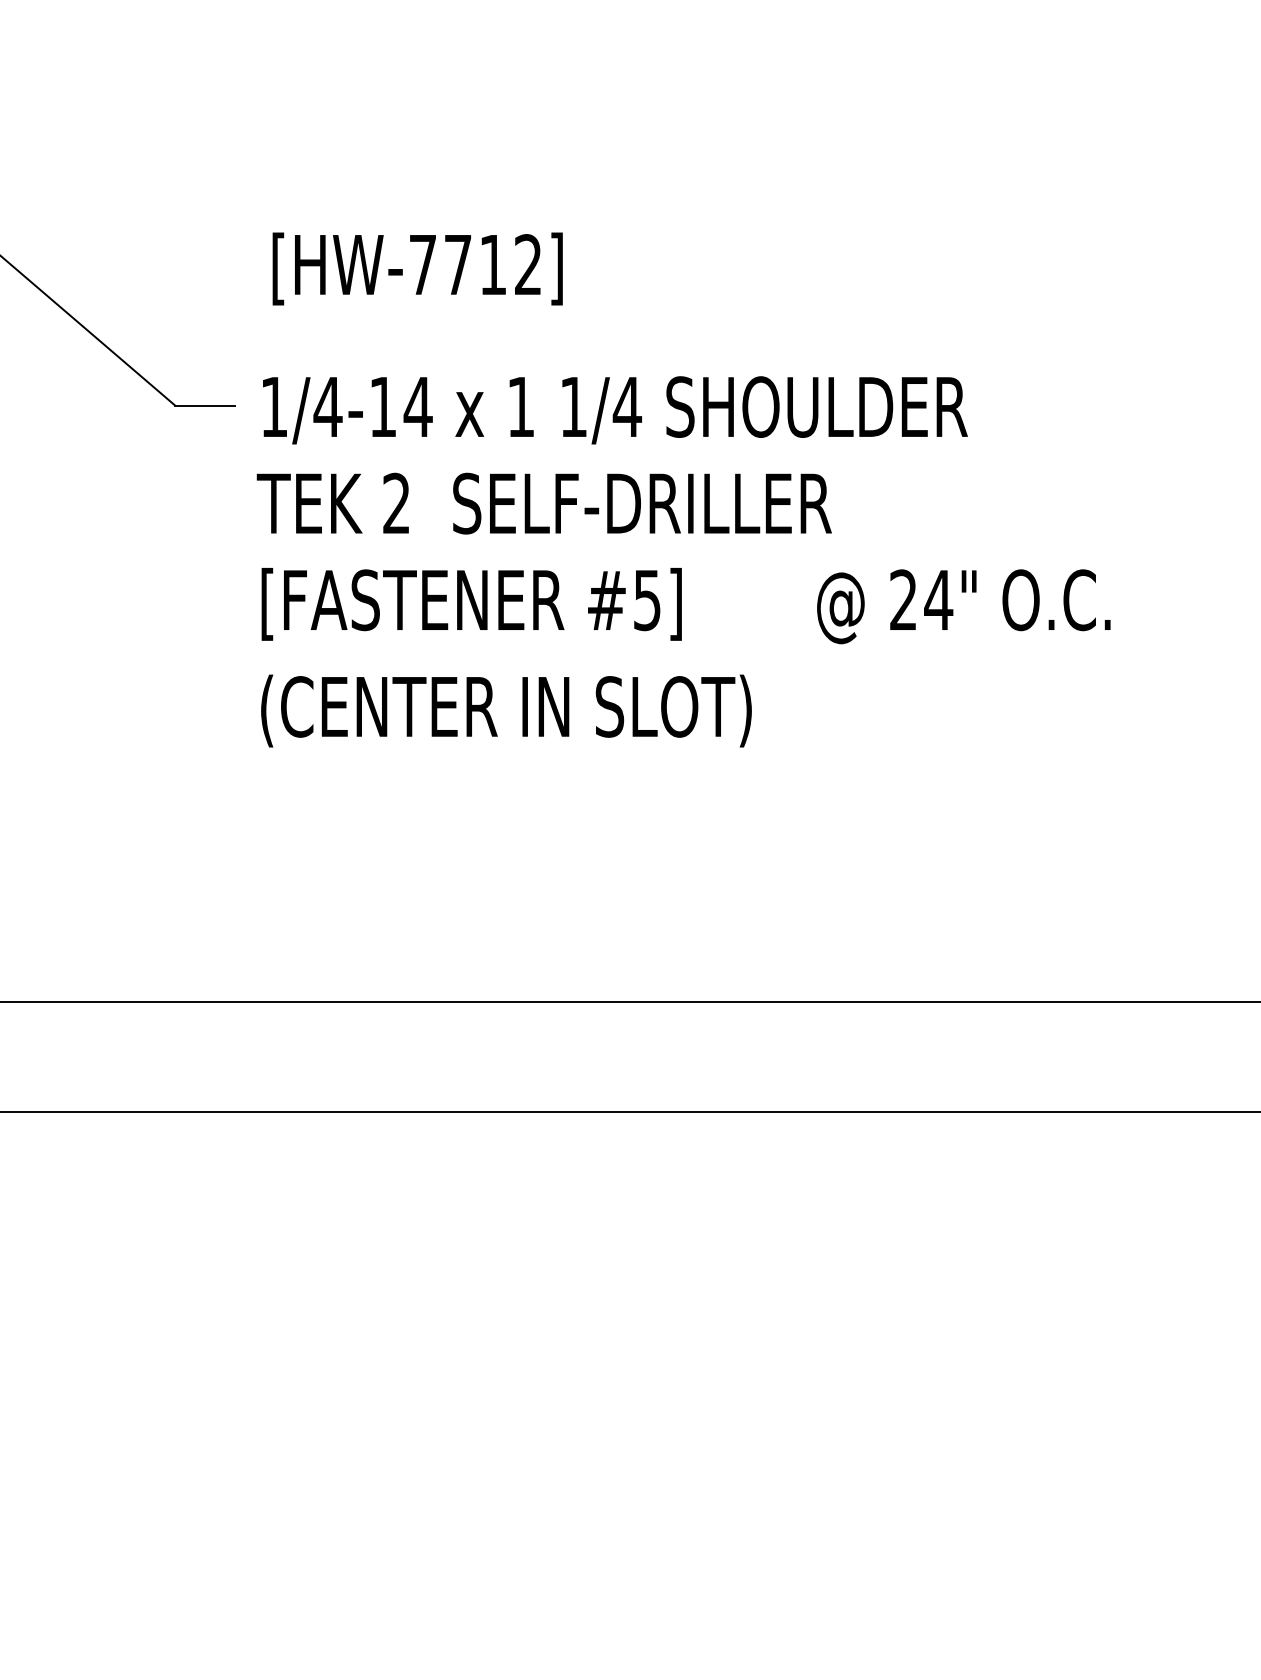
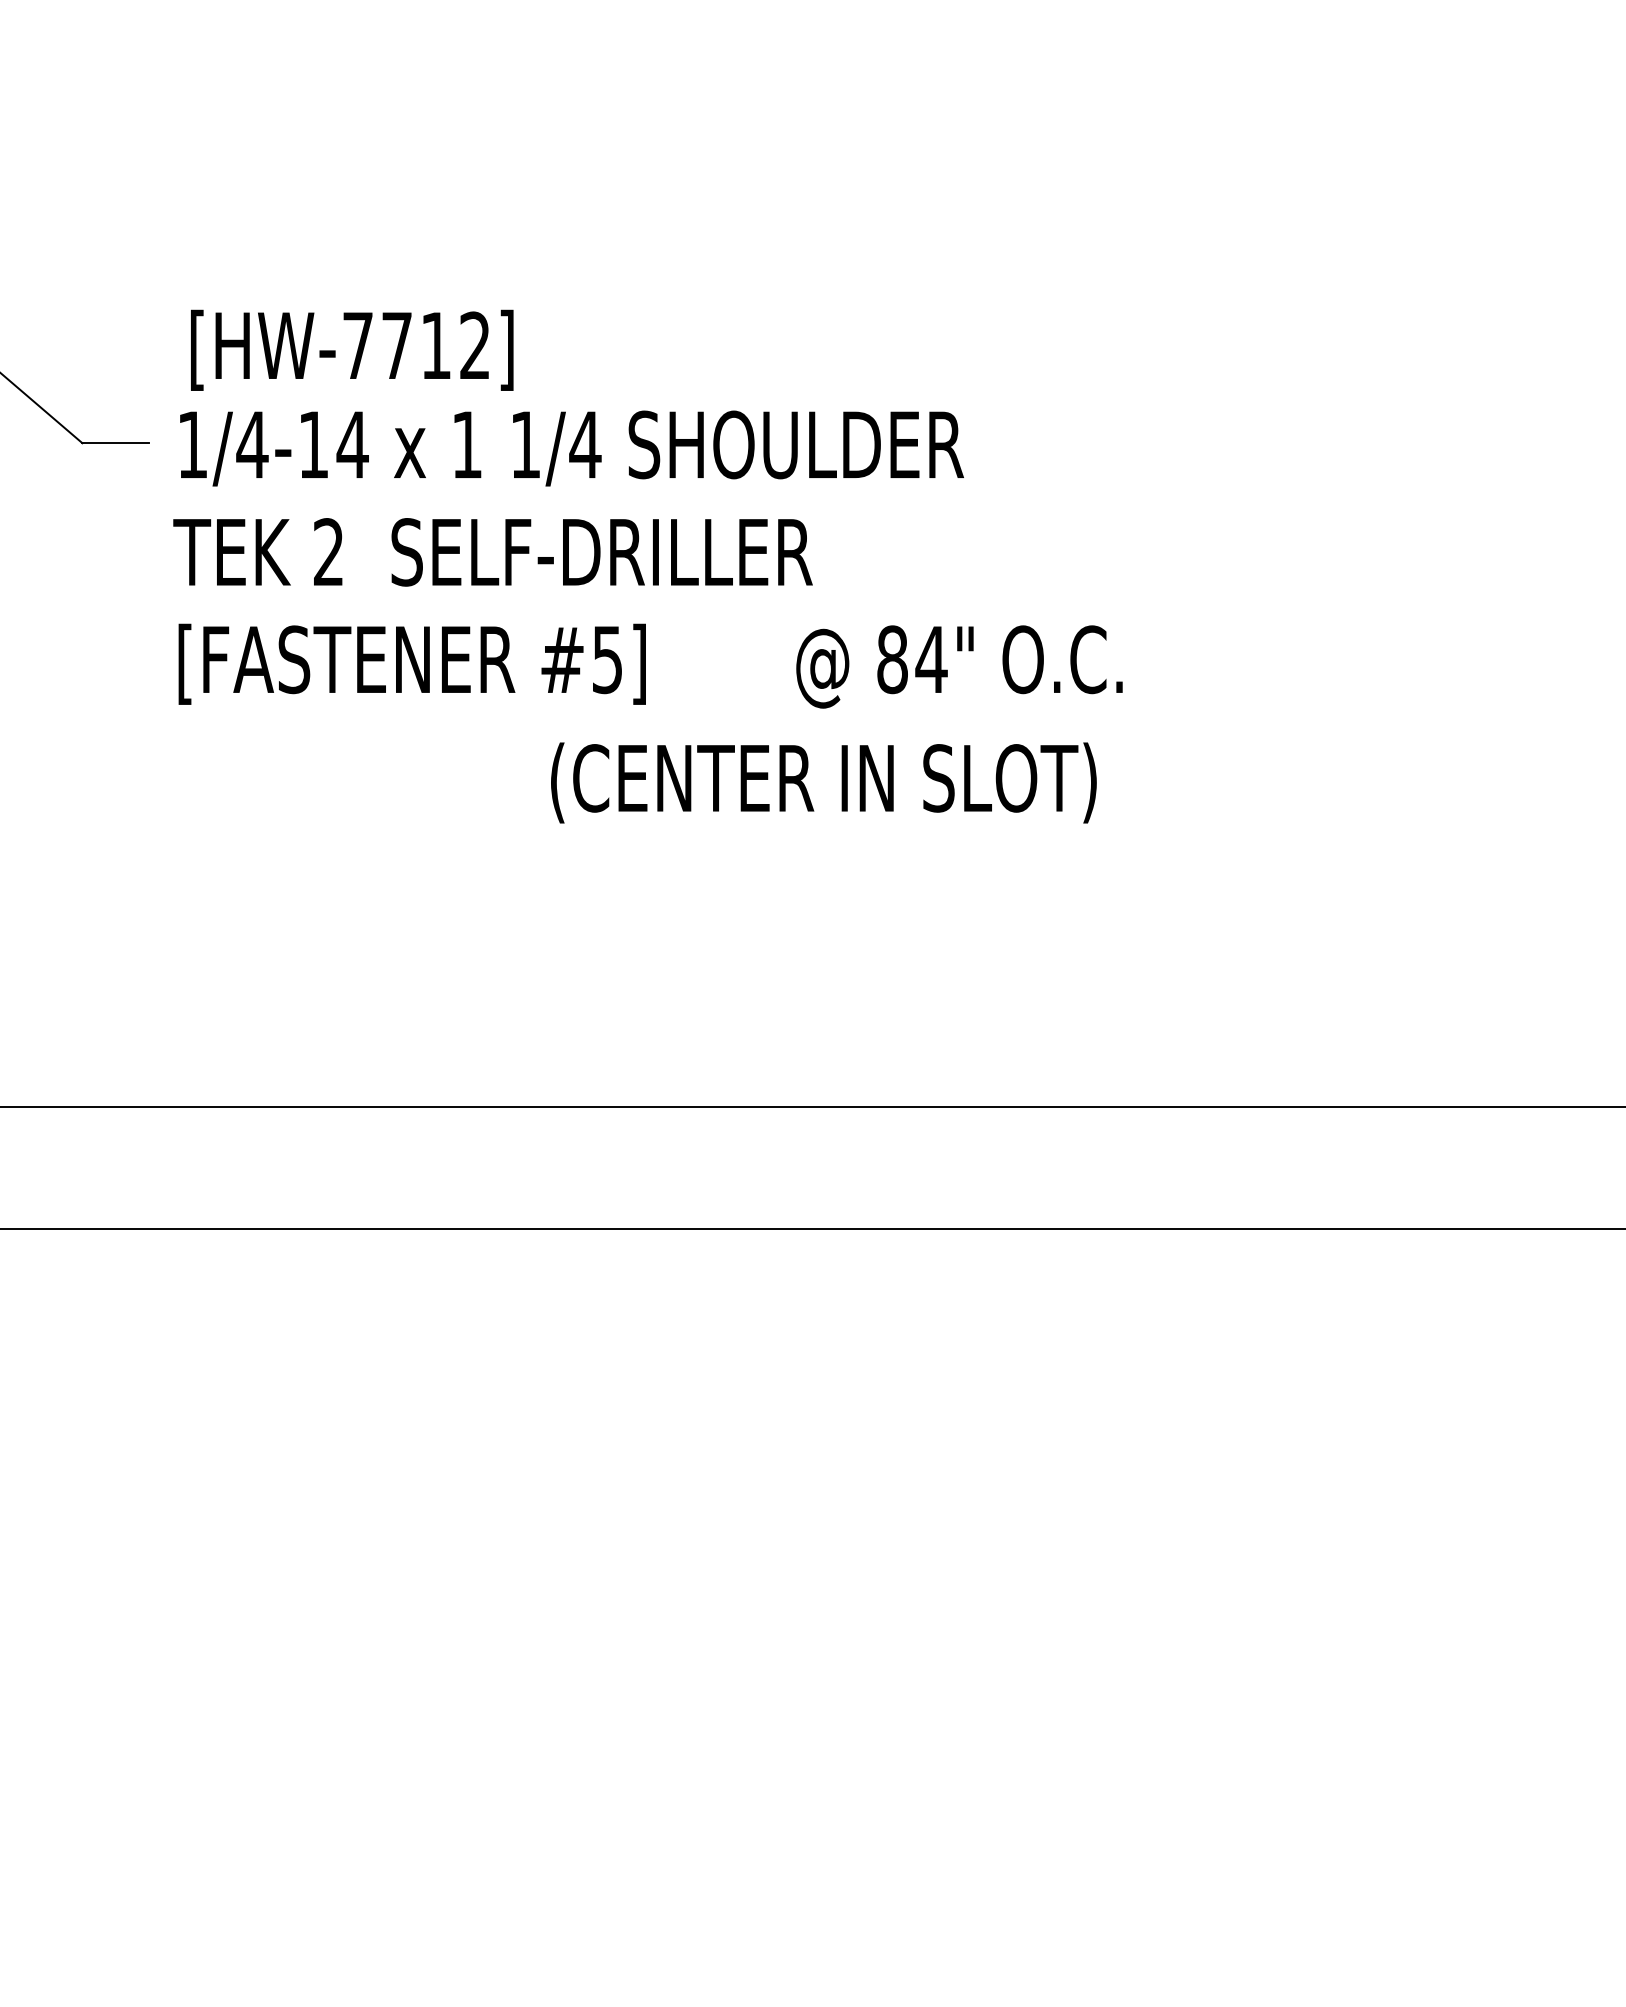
text: (418, 268) -> (352, 349), moved
text: (903, 600) -> (892, 659), 24" -> 84"
text: (506, 710) -> (823, 782), moved

